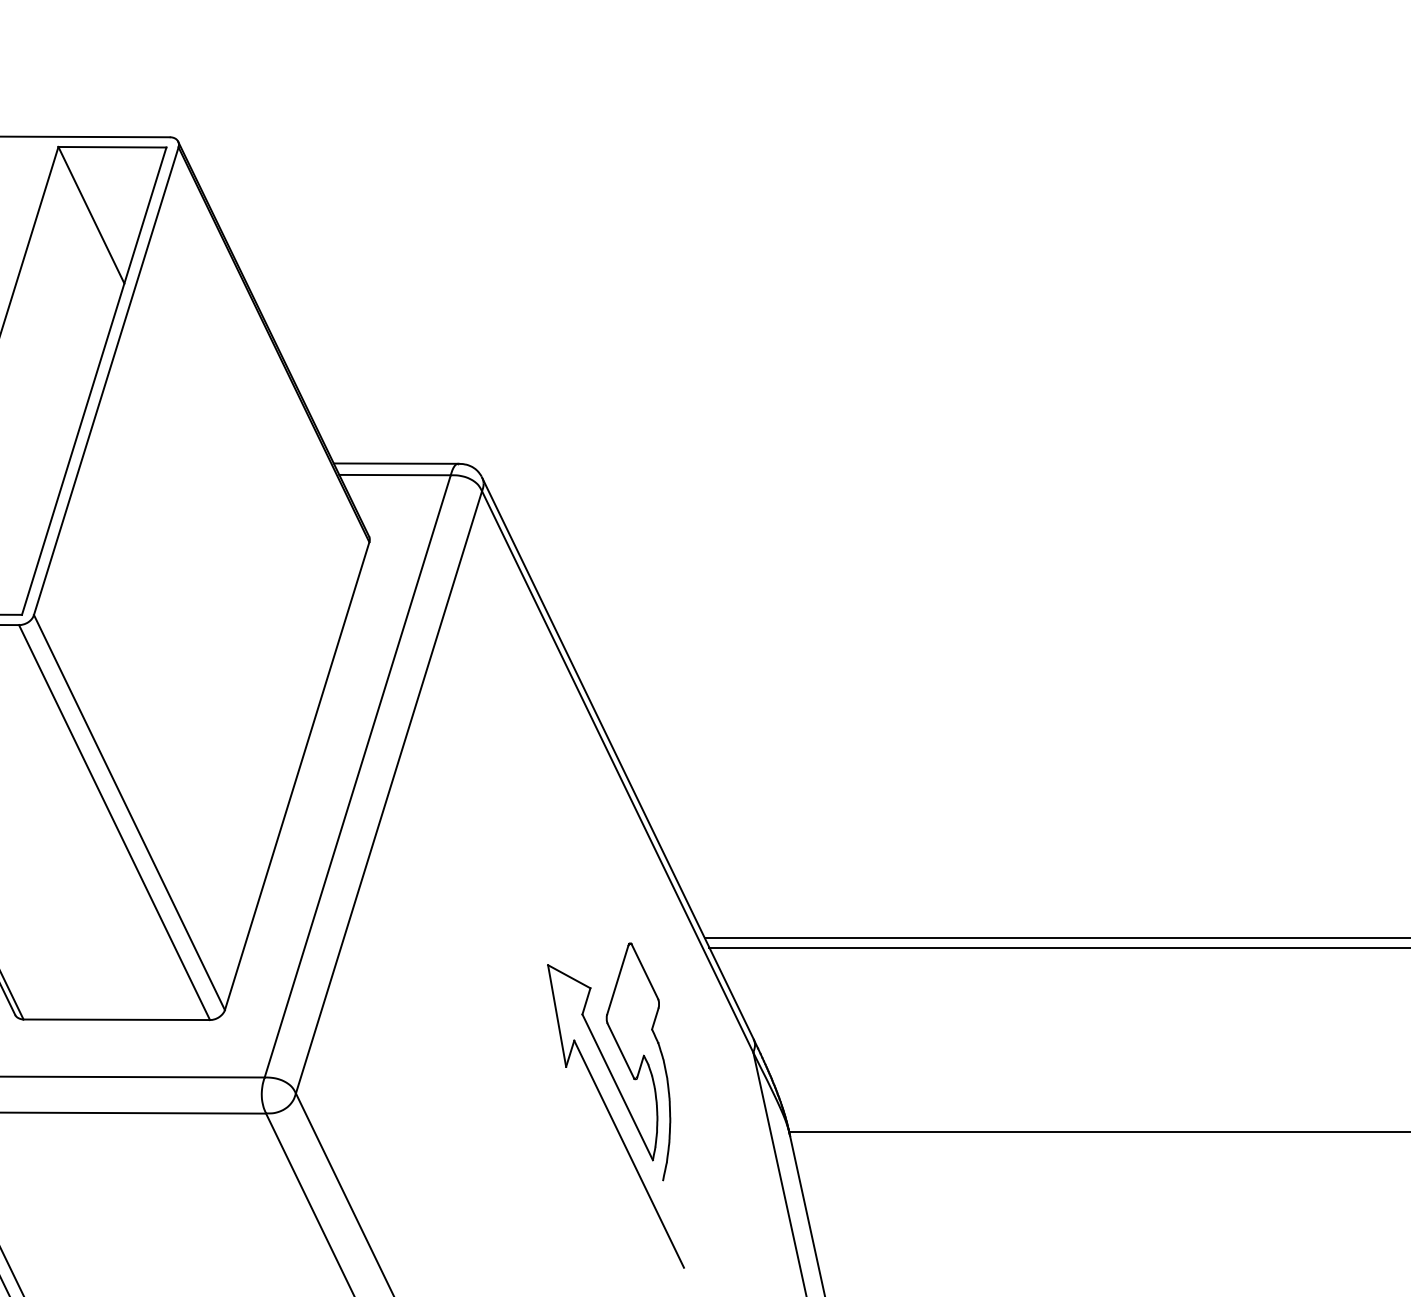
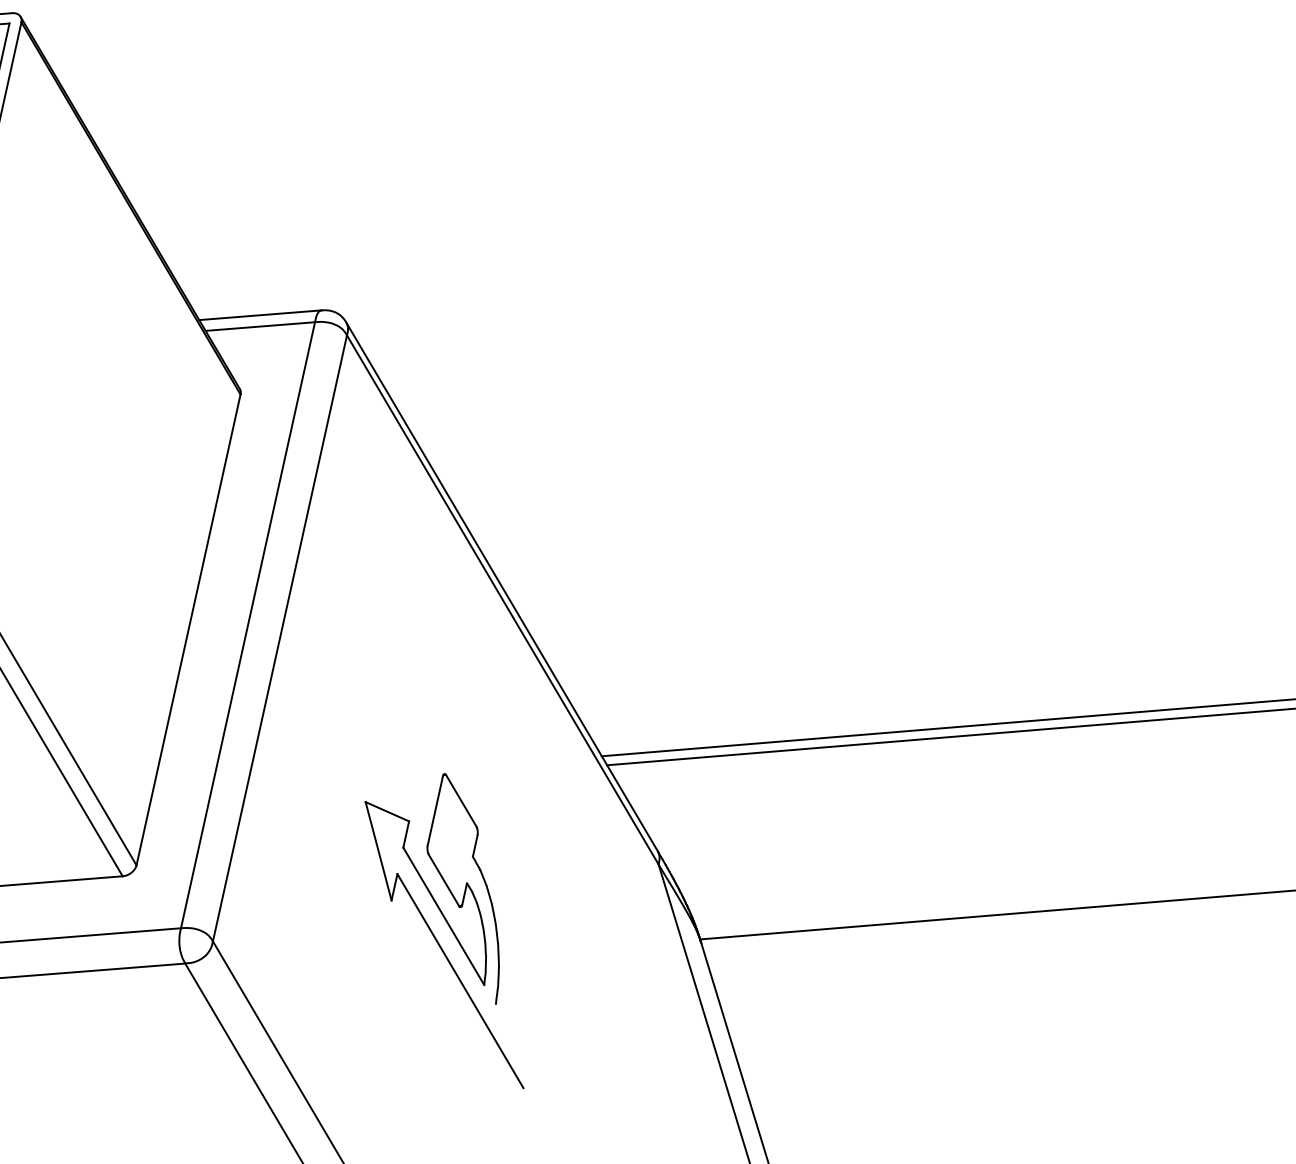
part: (608, 1108) -> (436, 937), moved

